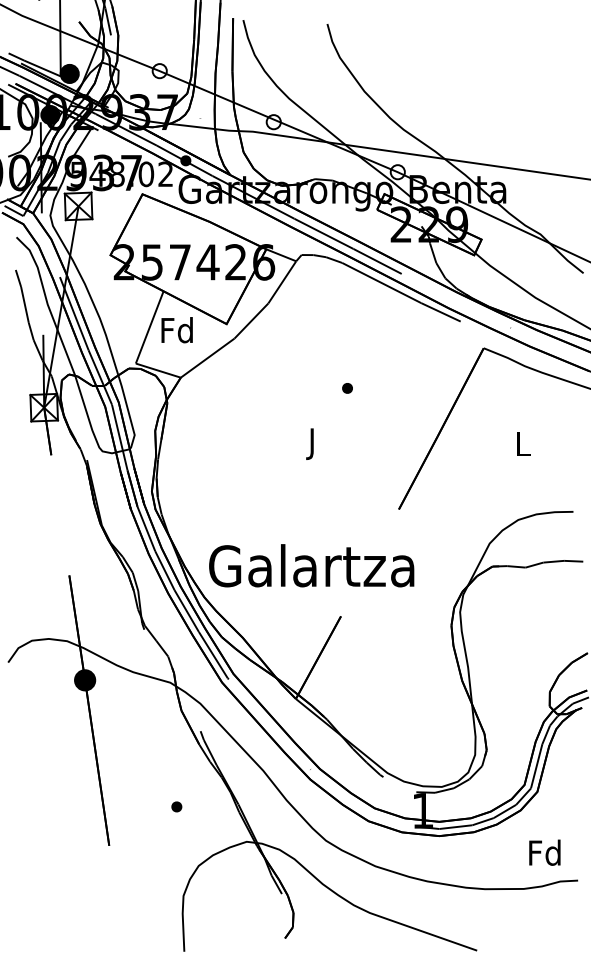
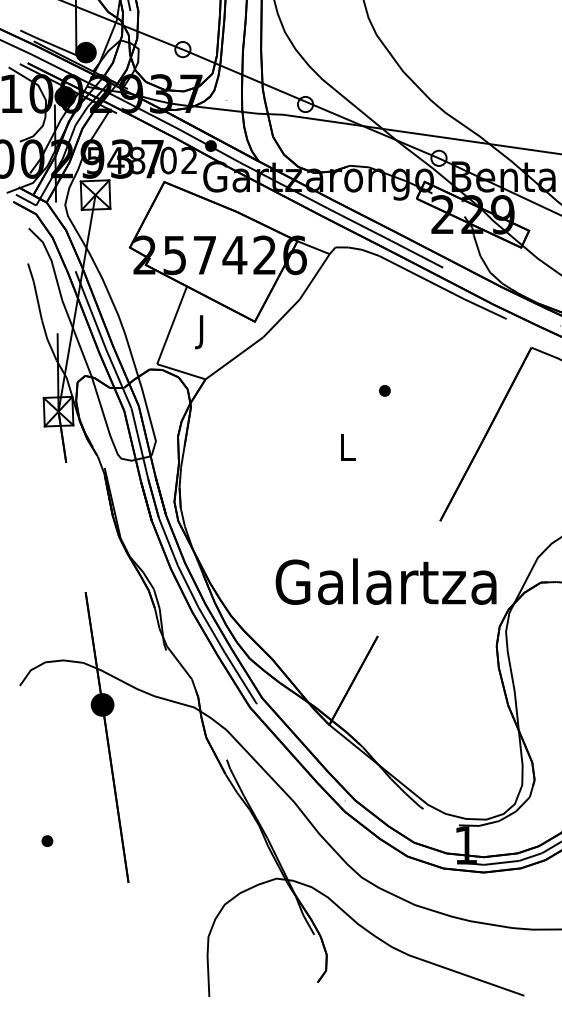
text: (176, 333) -> (200, 331), Fd -> J
text: (313, 443) -> (348, 450), J -> L
text: (311, 565) -> (385, 581), moved
part: (176, 806) -> (47, 840), moved

